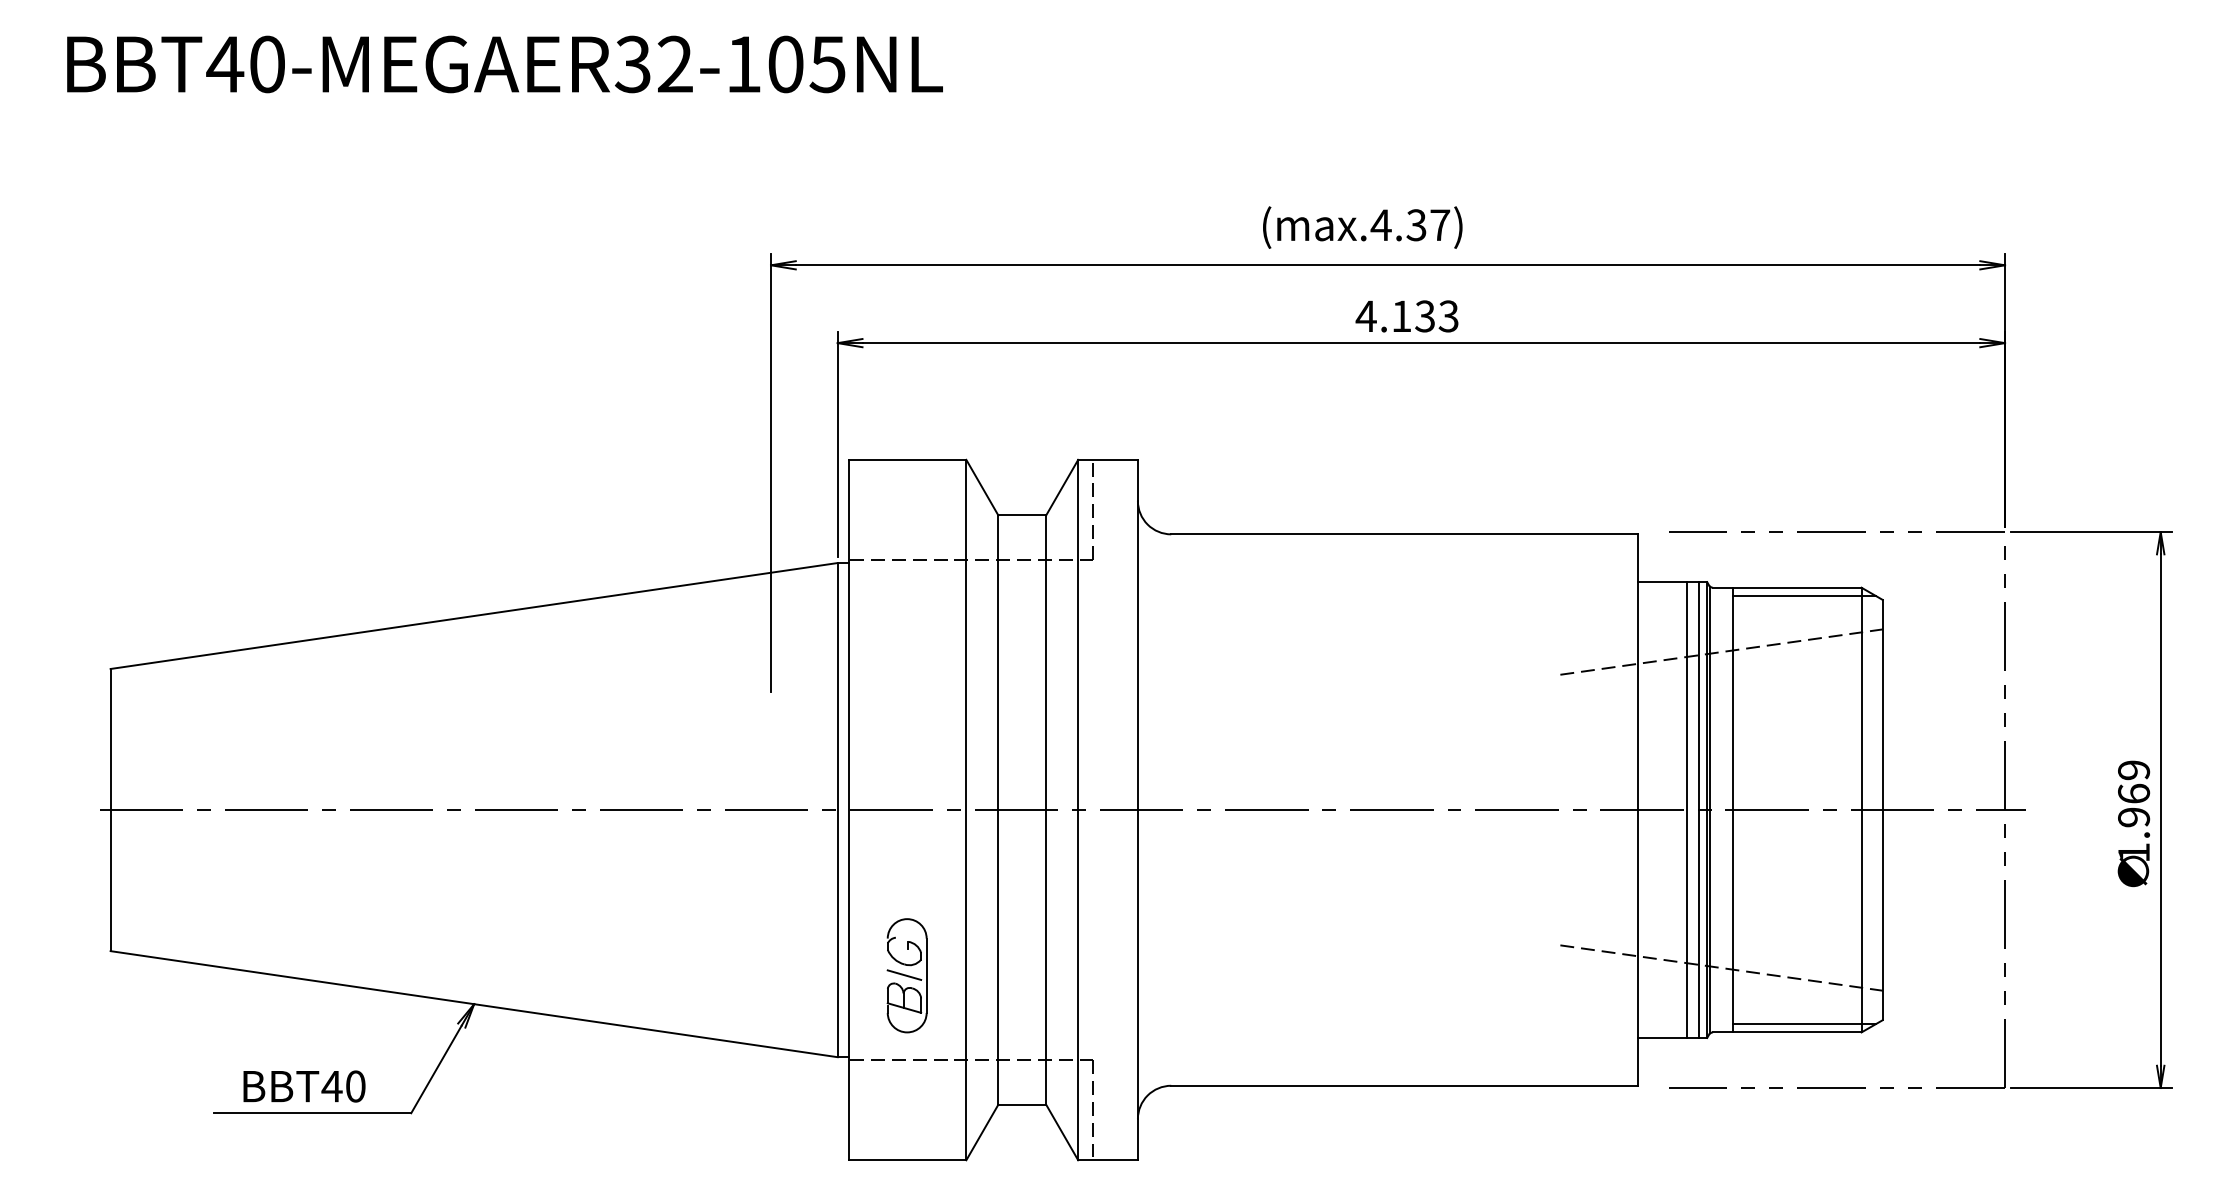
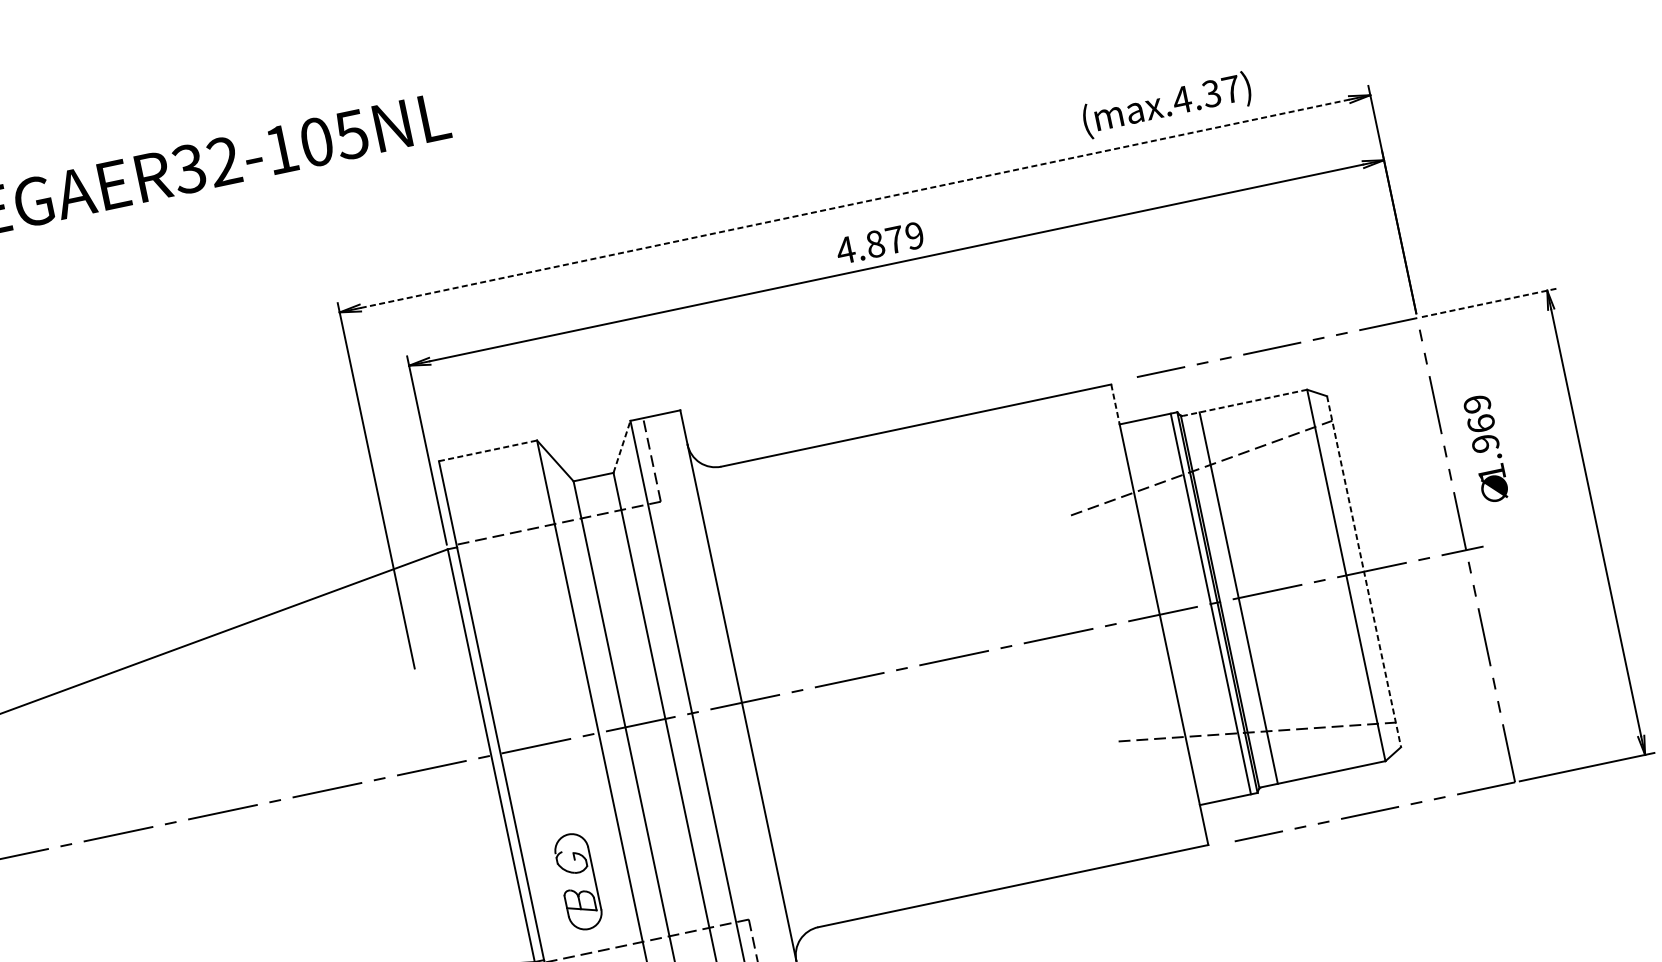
text: (1362, 227) -> (1166, 105), moved
line: (1387, 265) -> (854, 204), solid -> dashed
text: (1425, 316) -> (895, 239), 4.133 -> 4.879
line: (907, 459) -> (487, 450), solid -> dashed
line: (1062, 487) -> (622, 446), solid -> dashed
line: (2091, 532) -> (1489, 303), solid -> dashed
line: (1638, 558) -> (1115, 404), solid -> dashed
line: (1786, 587) -> (1244, 402), solid -> dashed
line: (1803, 596) -> (1260, 407), removed
line: (1687, 809) -> (1200, 605), removed
line: (1882, 810) -> (1363, 572), solid -> dashed
text: (2133, 823) -> (1486, 448), moved
line: (904, 974) -> (576, 881), removed
line: (1803, 1024) -> (1335, 764), removed

